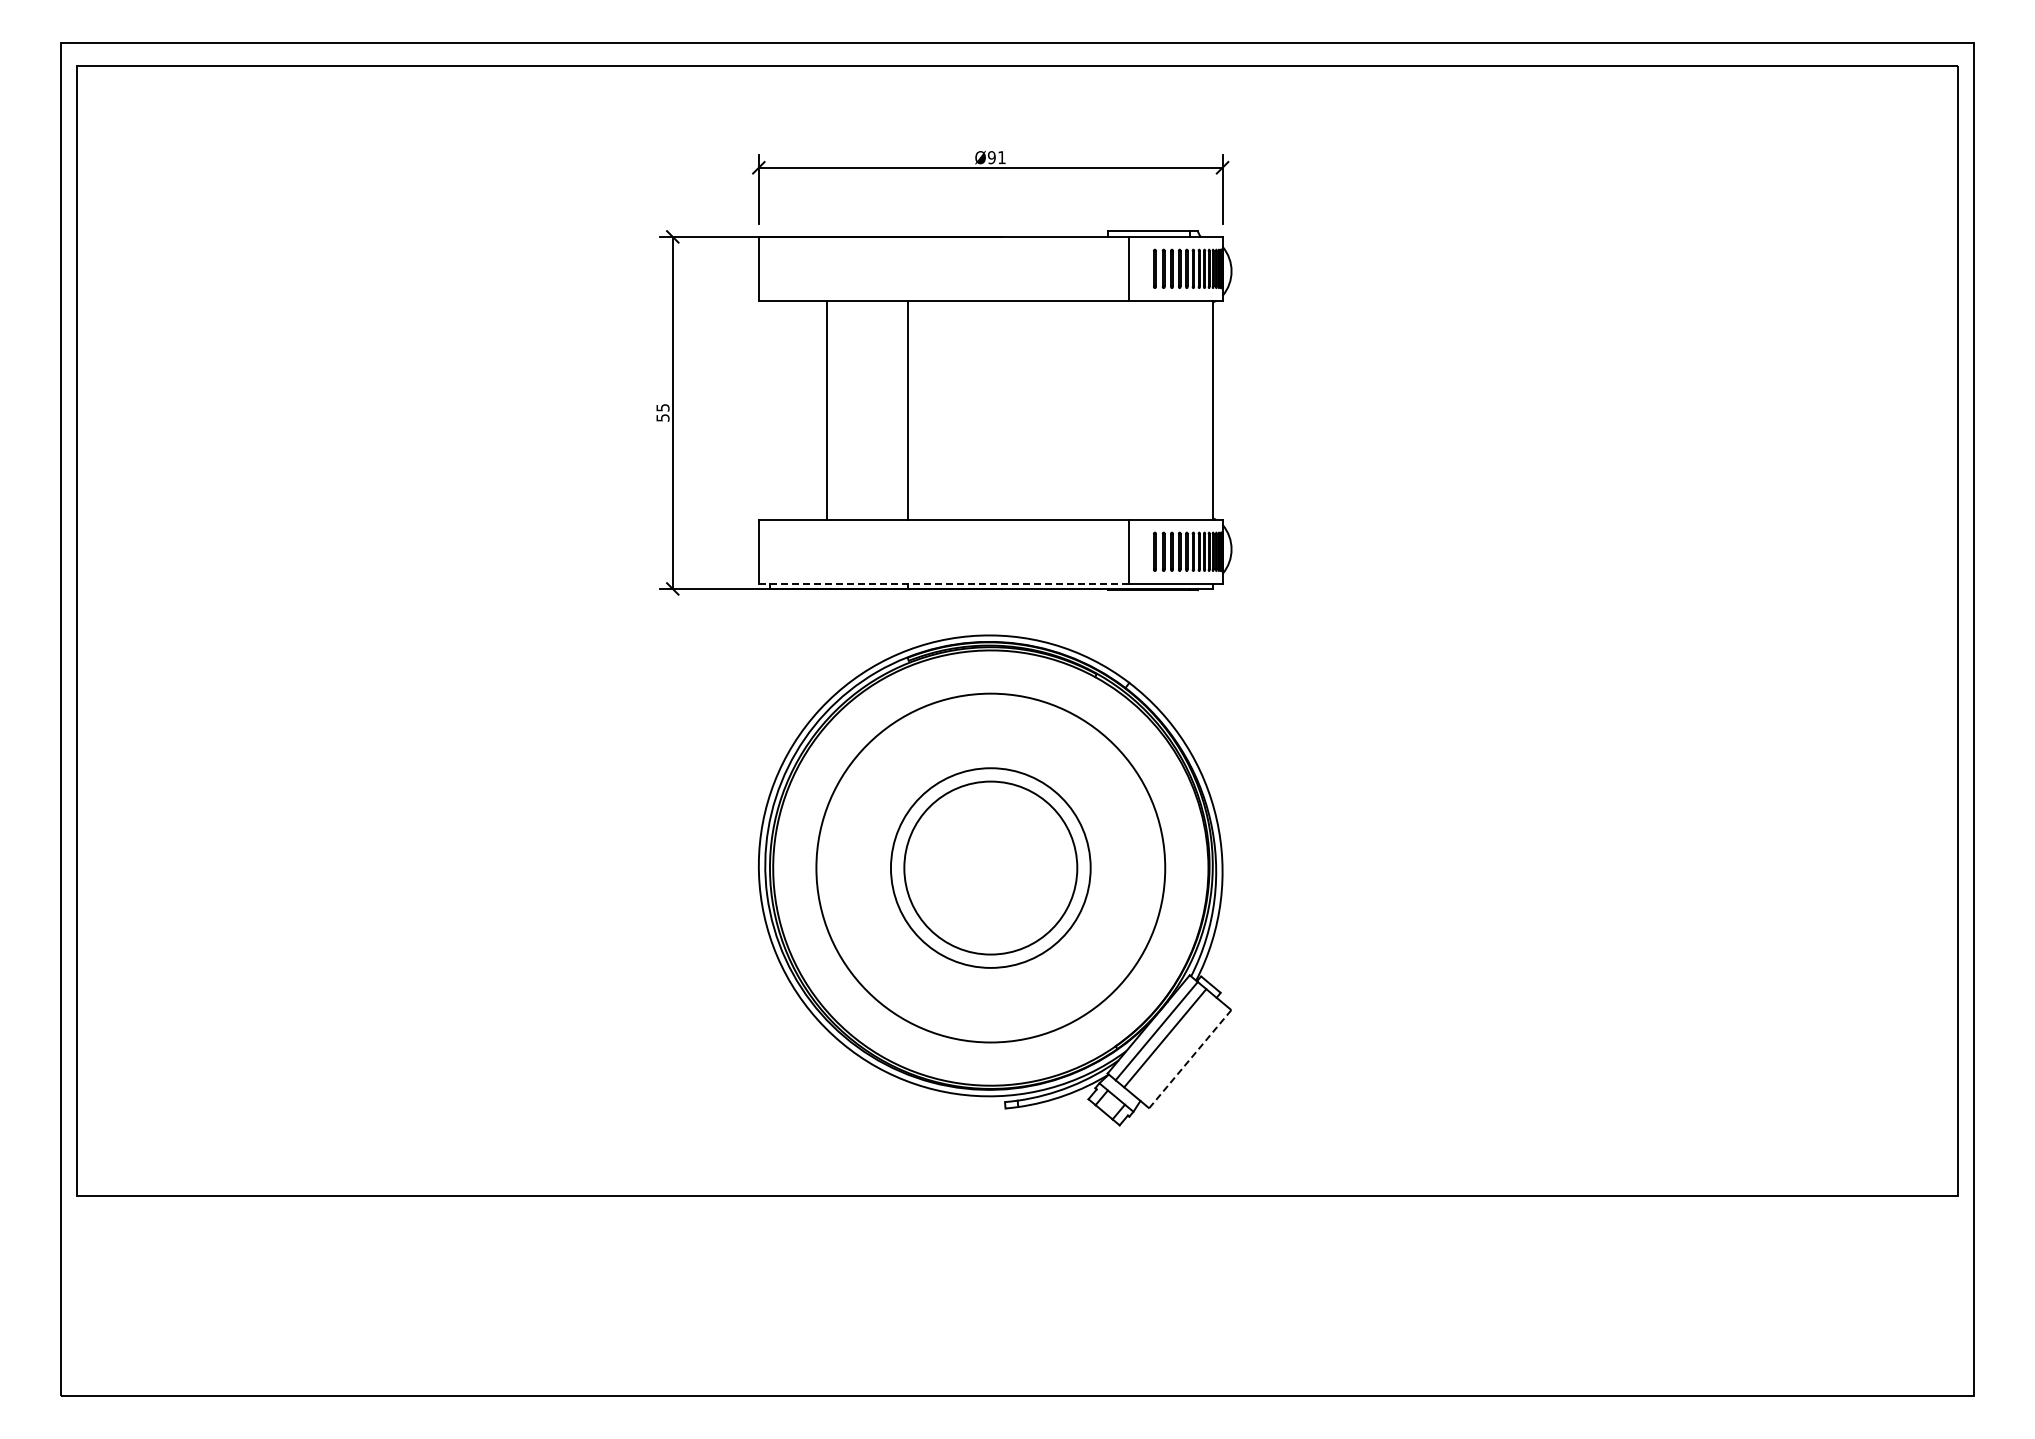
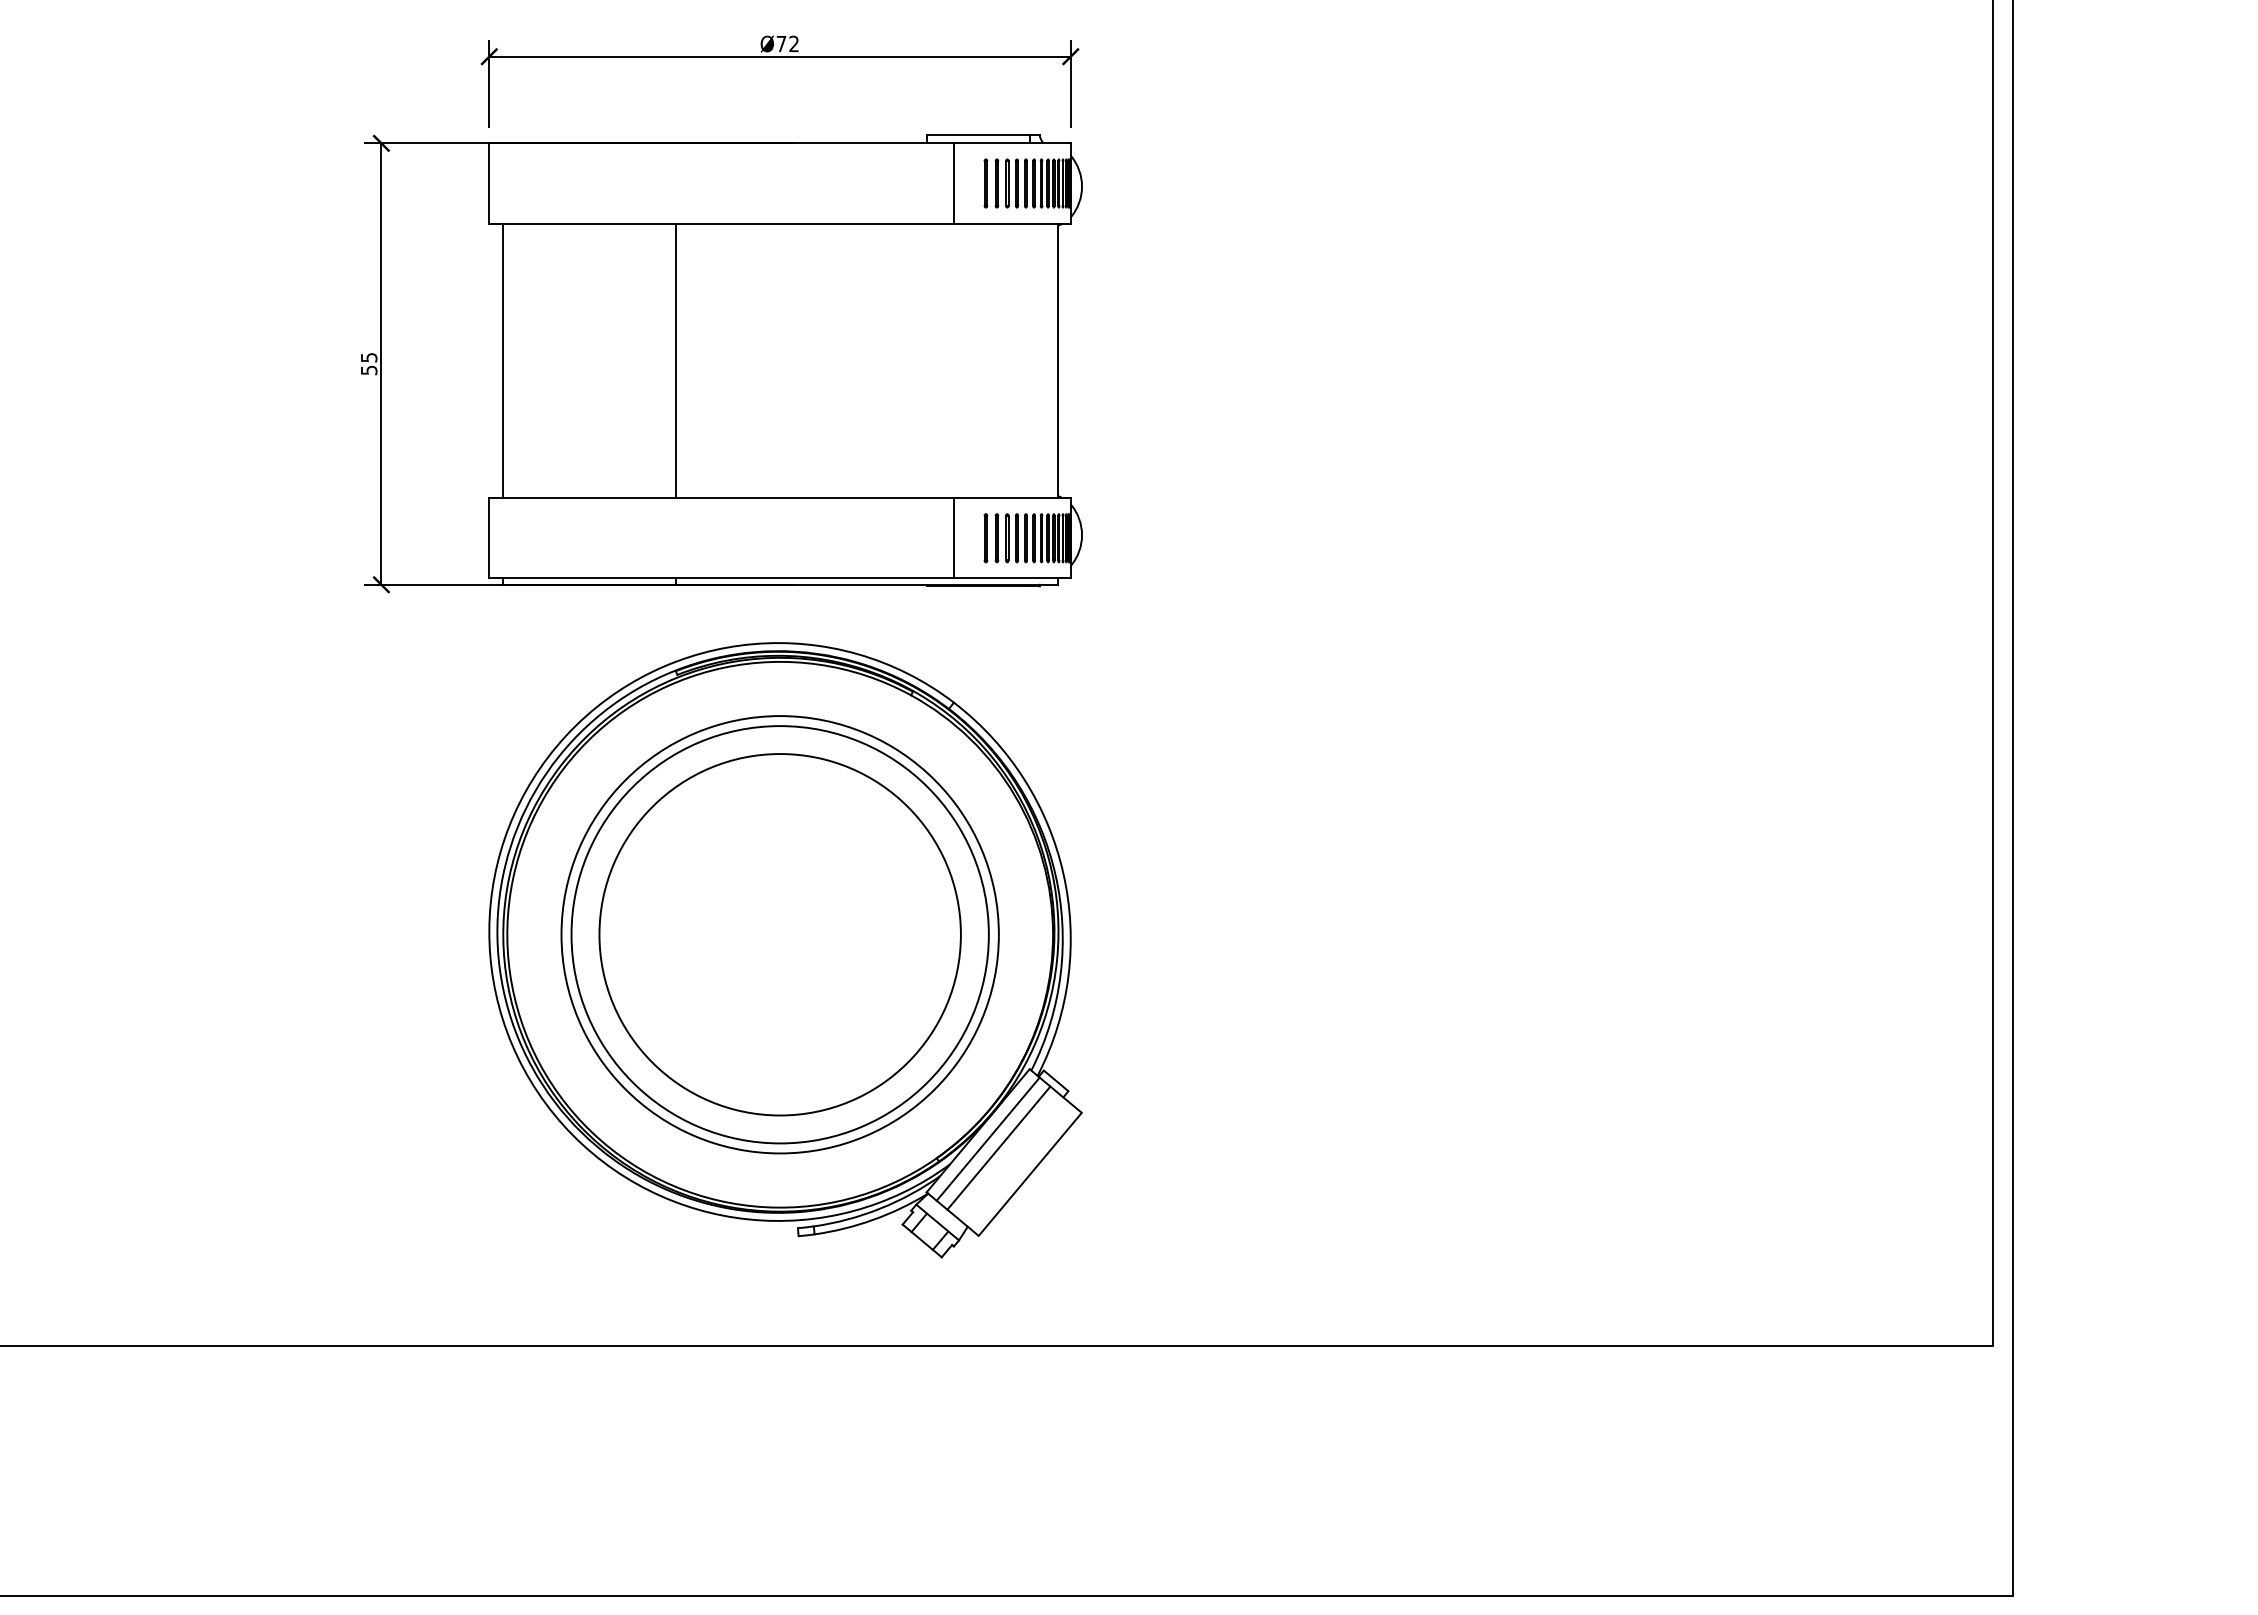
text: (996, 157) -> (787, 43), Ø91 -> Ø72
line: (826, 409) -> (502, 359), moved
line: (944, 583) -> (722, 577), dashed -> solid
circle: (990, 867) -> (779, 934), size x1.67
circle: (990, 867) -> (779, 934), size x1.67
line: (1190, 1058) -> (1030, 1173), dashed -> solid

